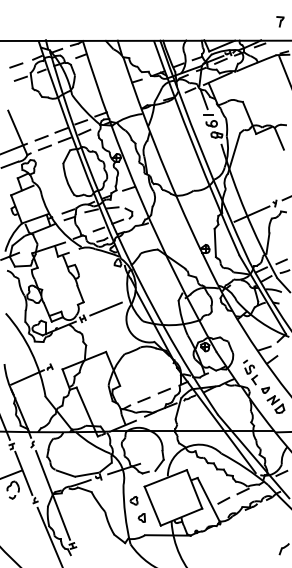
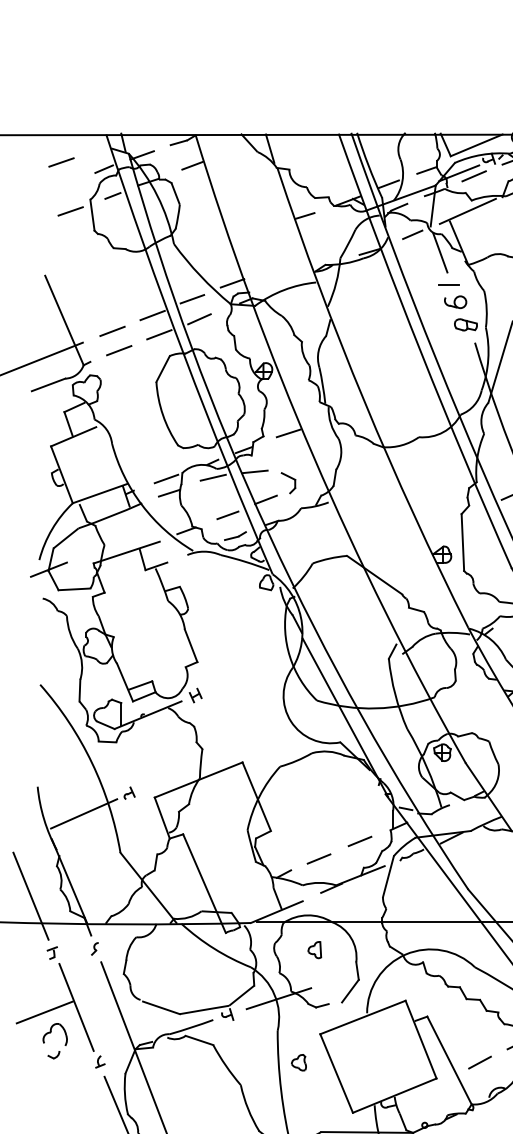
line: (16, 65) -> (61, 162), moved
line: (105, 308) -> (241, 674), removed
part: (141, 517) -> (313, 949), moved

